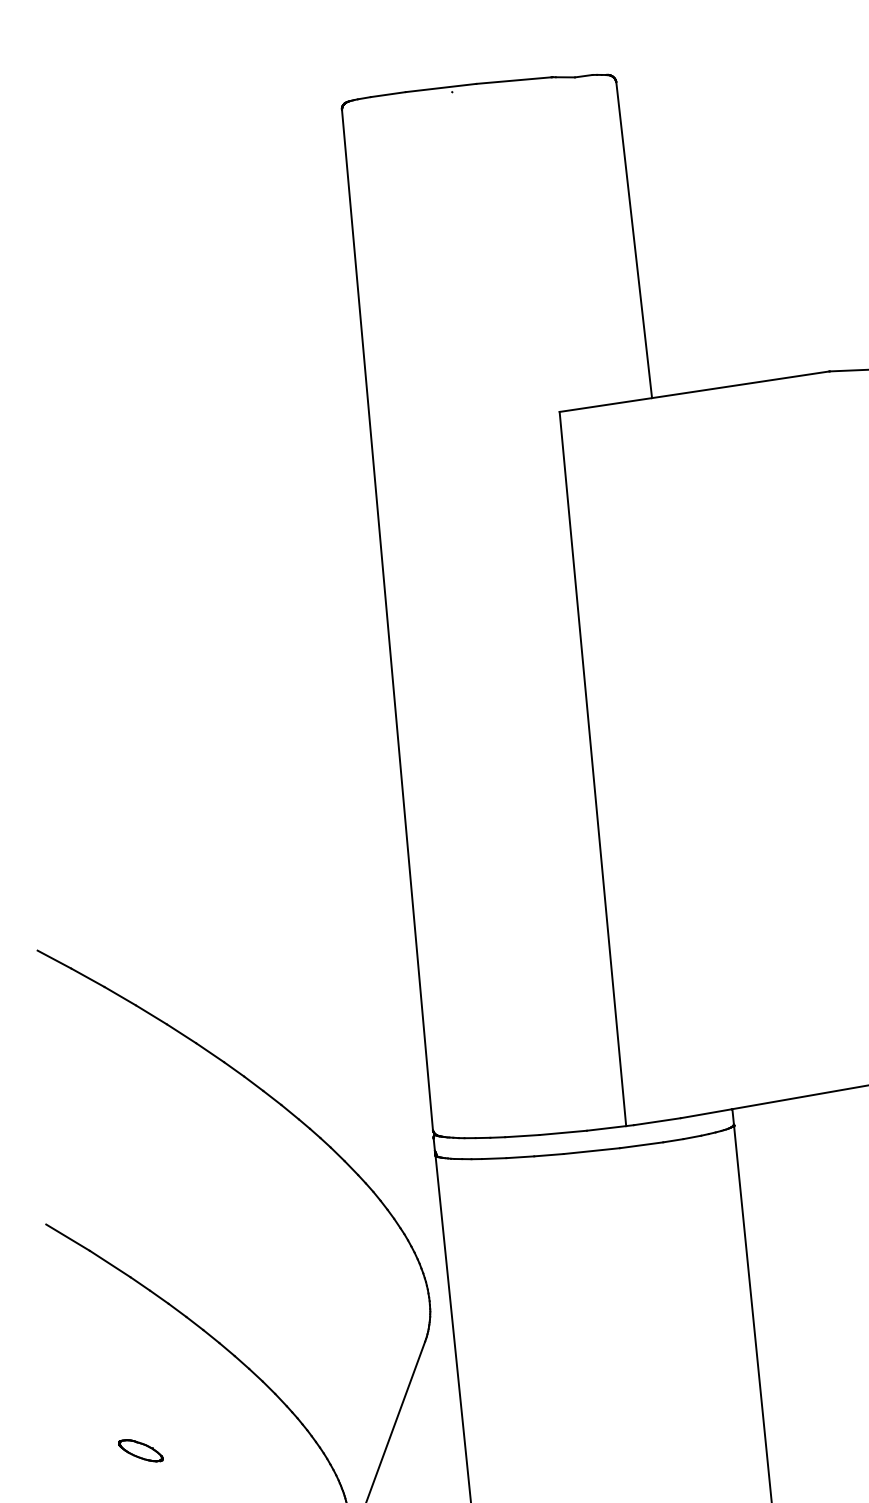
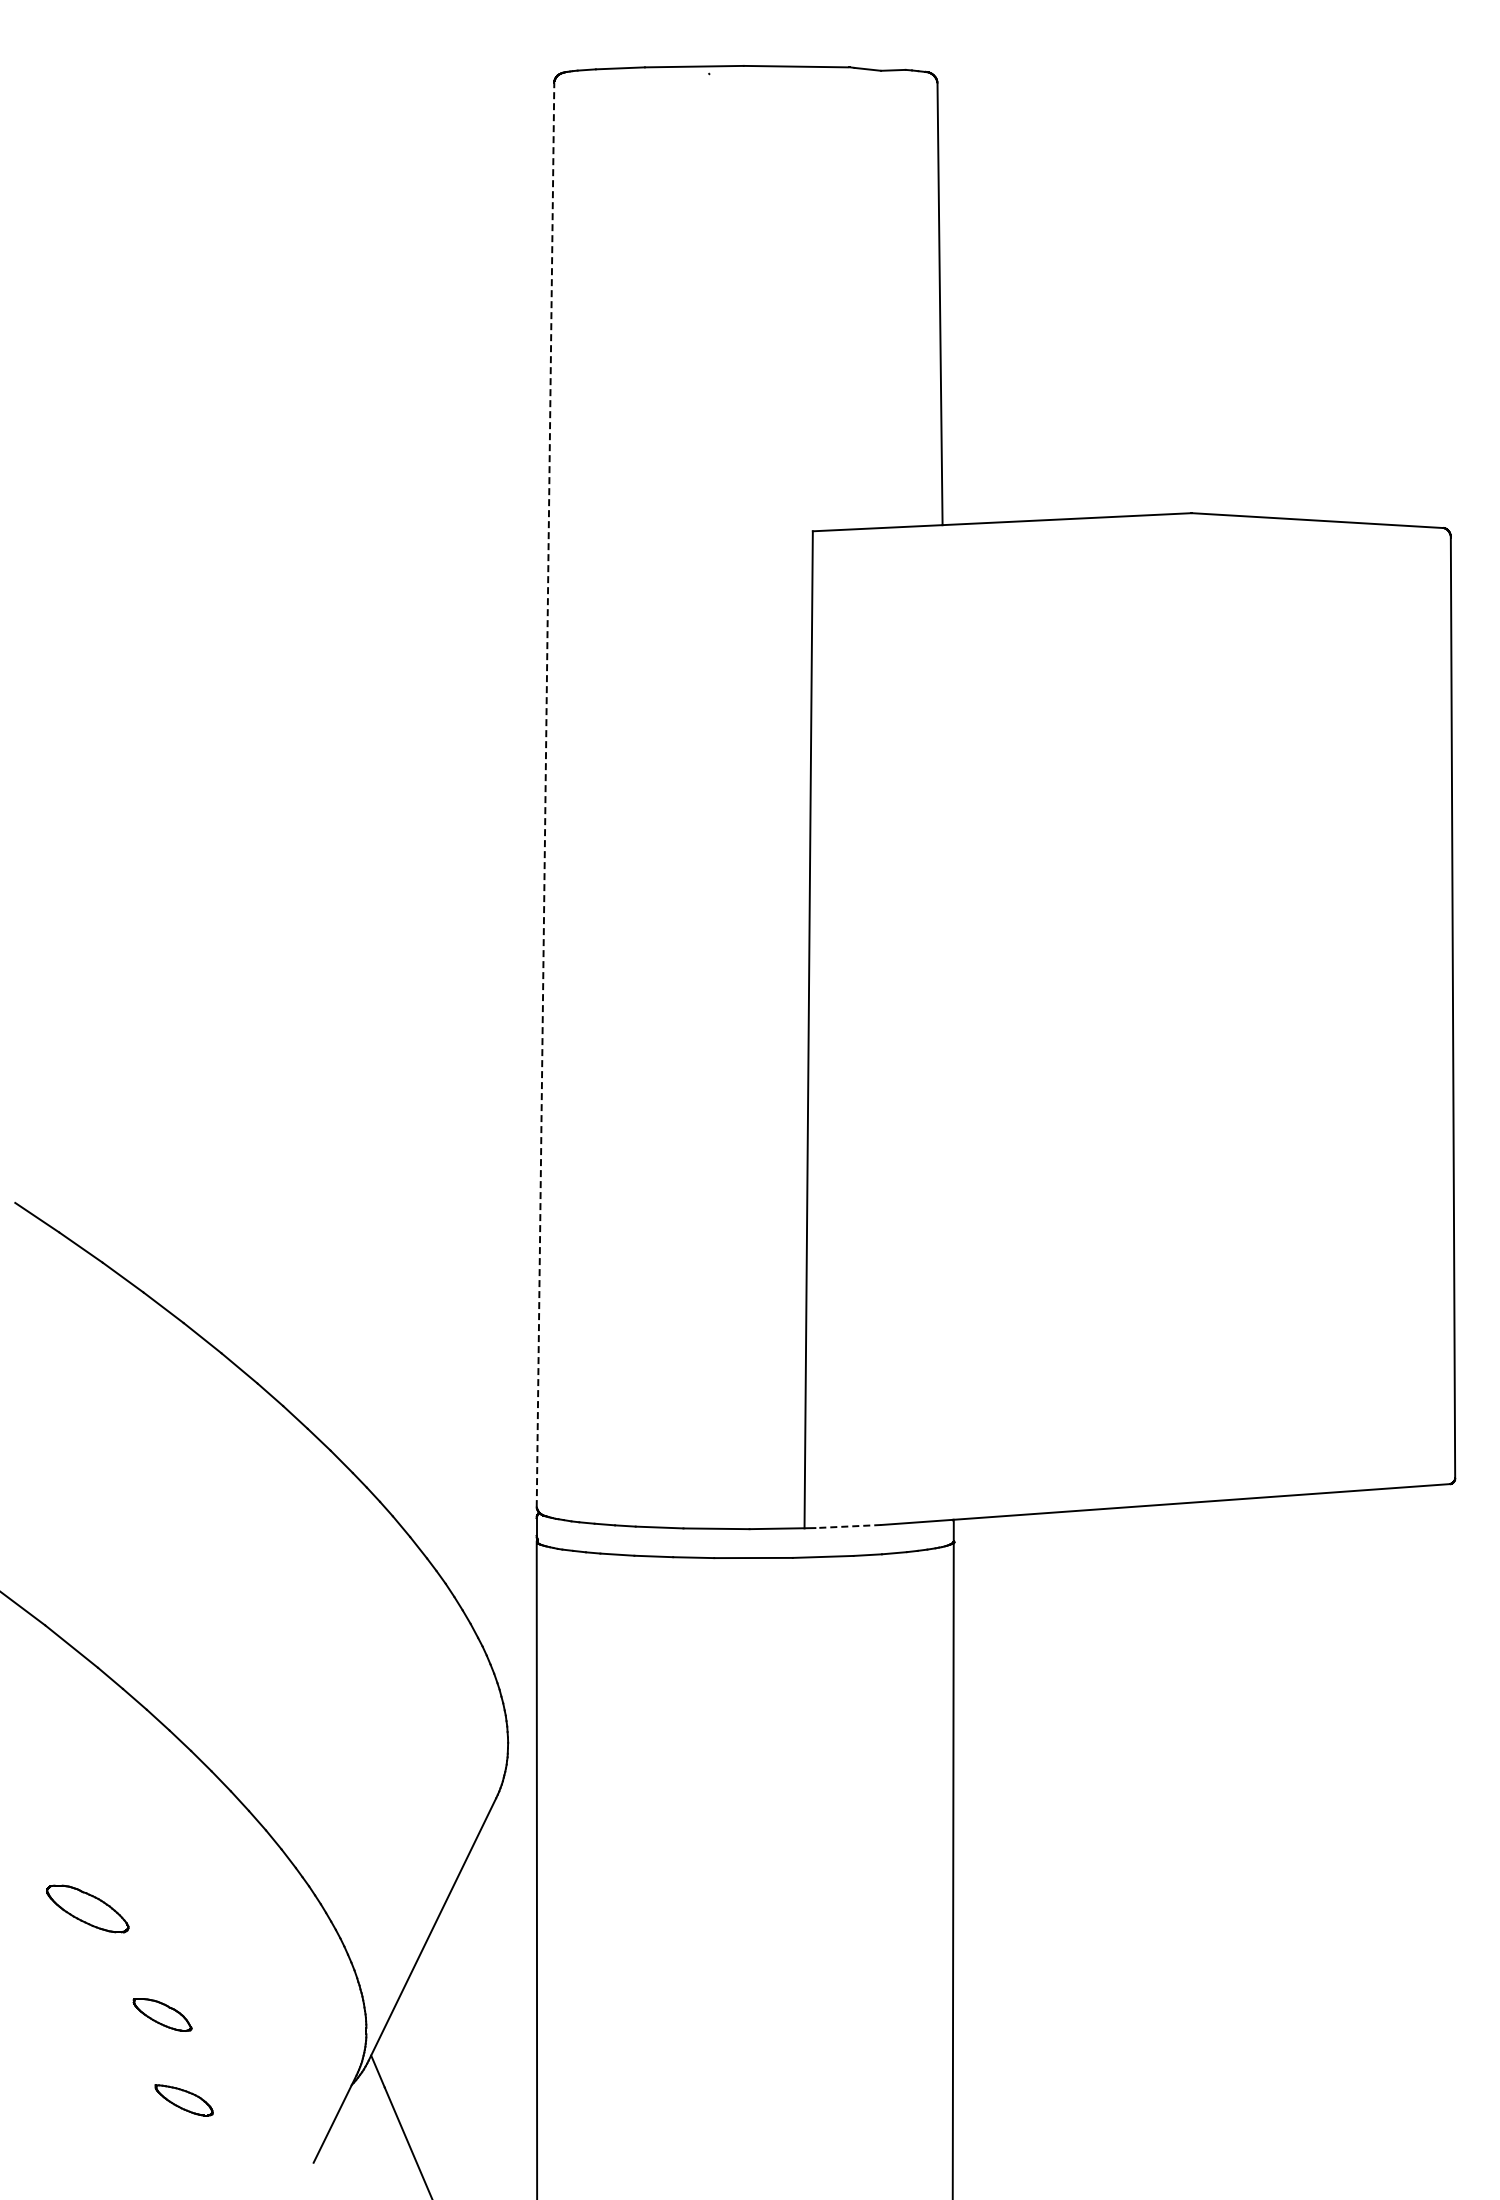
line: (387, 619) -> (545, 794), solid -> dashed
line: (657, 1121) -> (848, 1526), solid -> dashed
part: (140, 1451) -> (87, 1909), size x1.4

